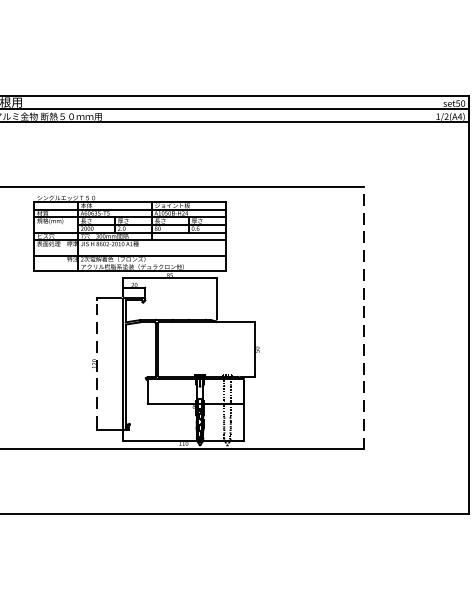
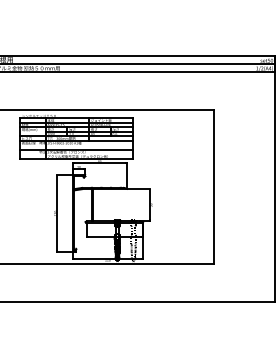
line: (363, 317) -> (213, 186), dashed -> solid
line: (96, 363) -> (56, 213), dashed -> solid

